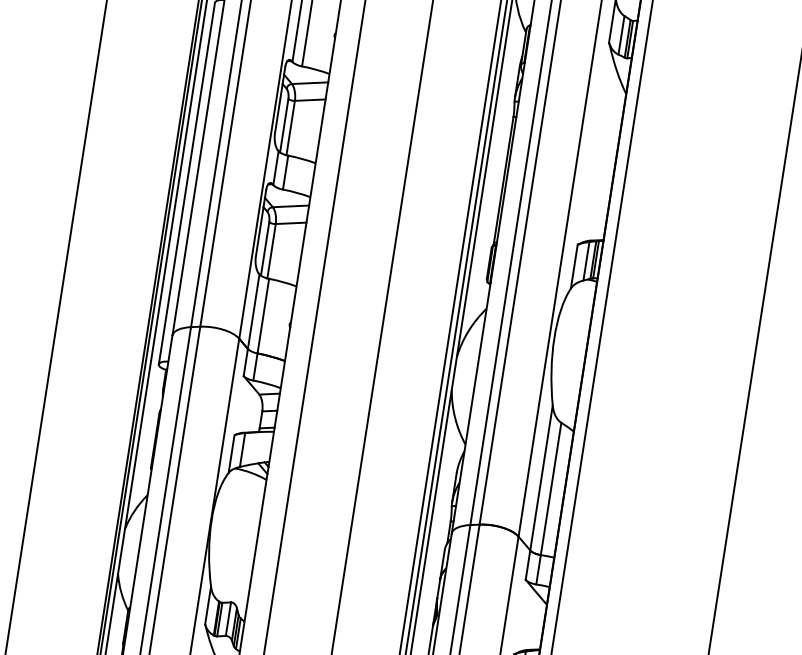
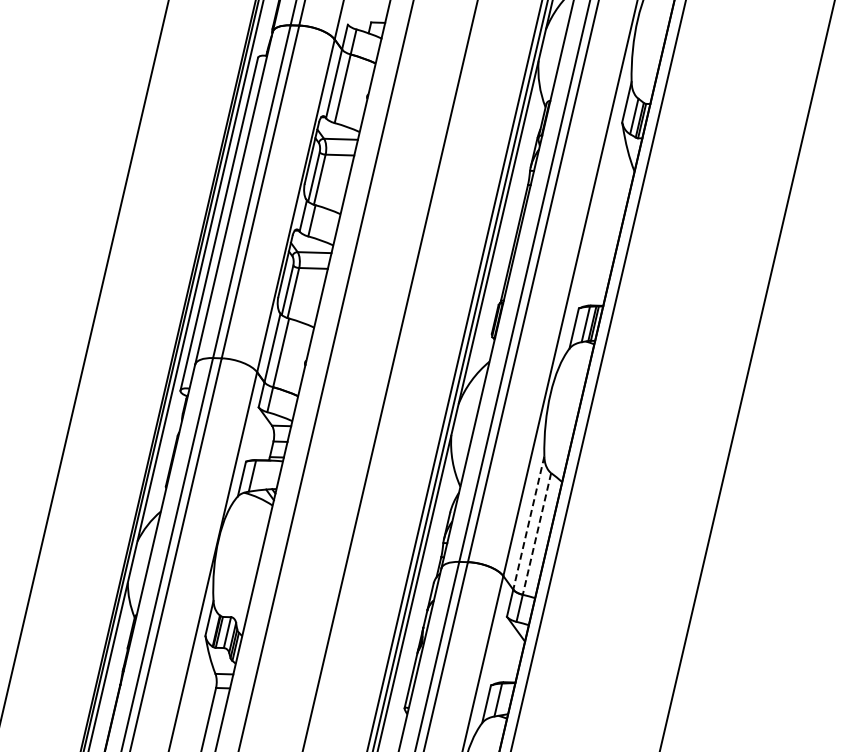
line: (541, 478) -> (528, 523), solid -> dashed
line: (550, 489) -> (536, 534), solid -> dashed

